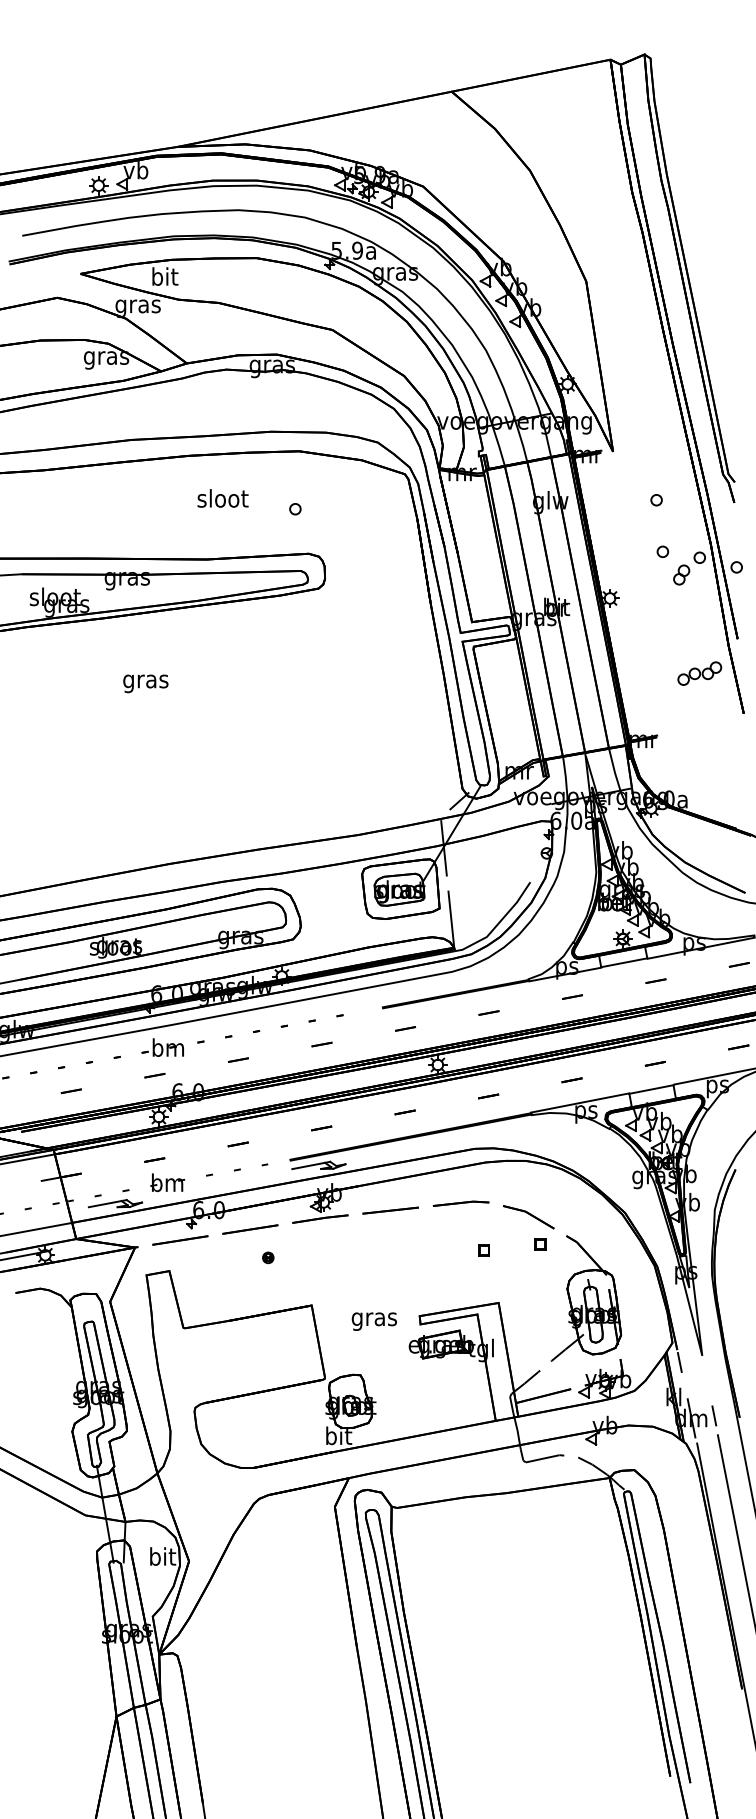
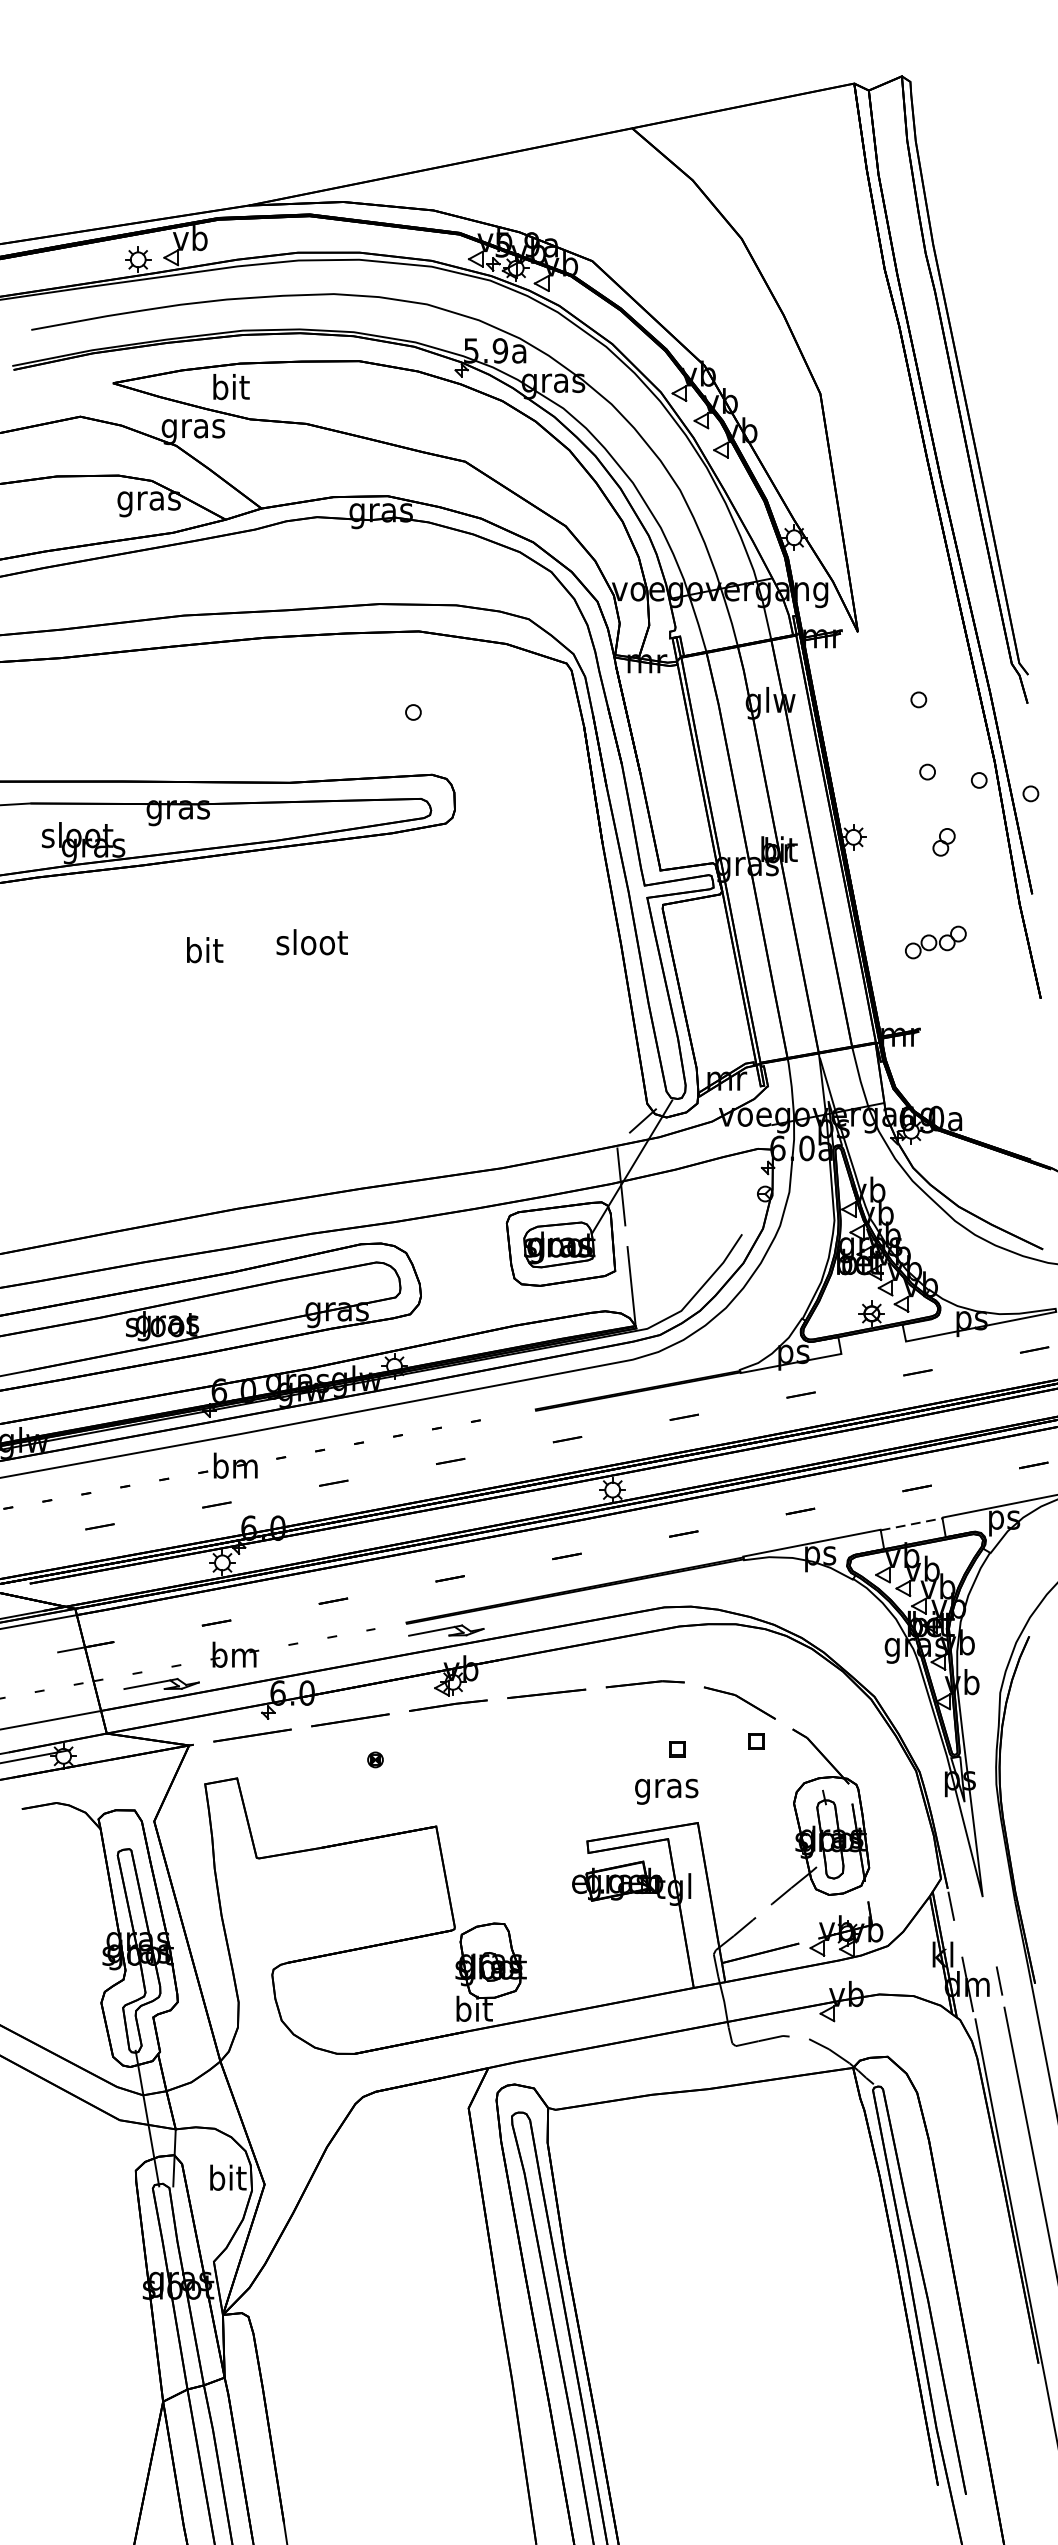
text: (222, 498) -> (311, 942), moved
part: (681, 574) -> (943, 841), moved
part: (699, 673) -> (935, 942), moved
text: (145, 681) -> (203, 953), gras -> bit
line: (624, 962) -> (873, 1346), removed
line: (651, 1089) -> (911, 1524), solid -> dashed
text: (373, 1321) -> (665, 1791), moved

